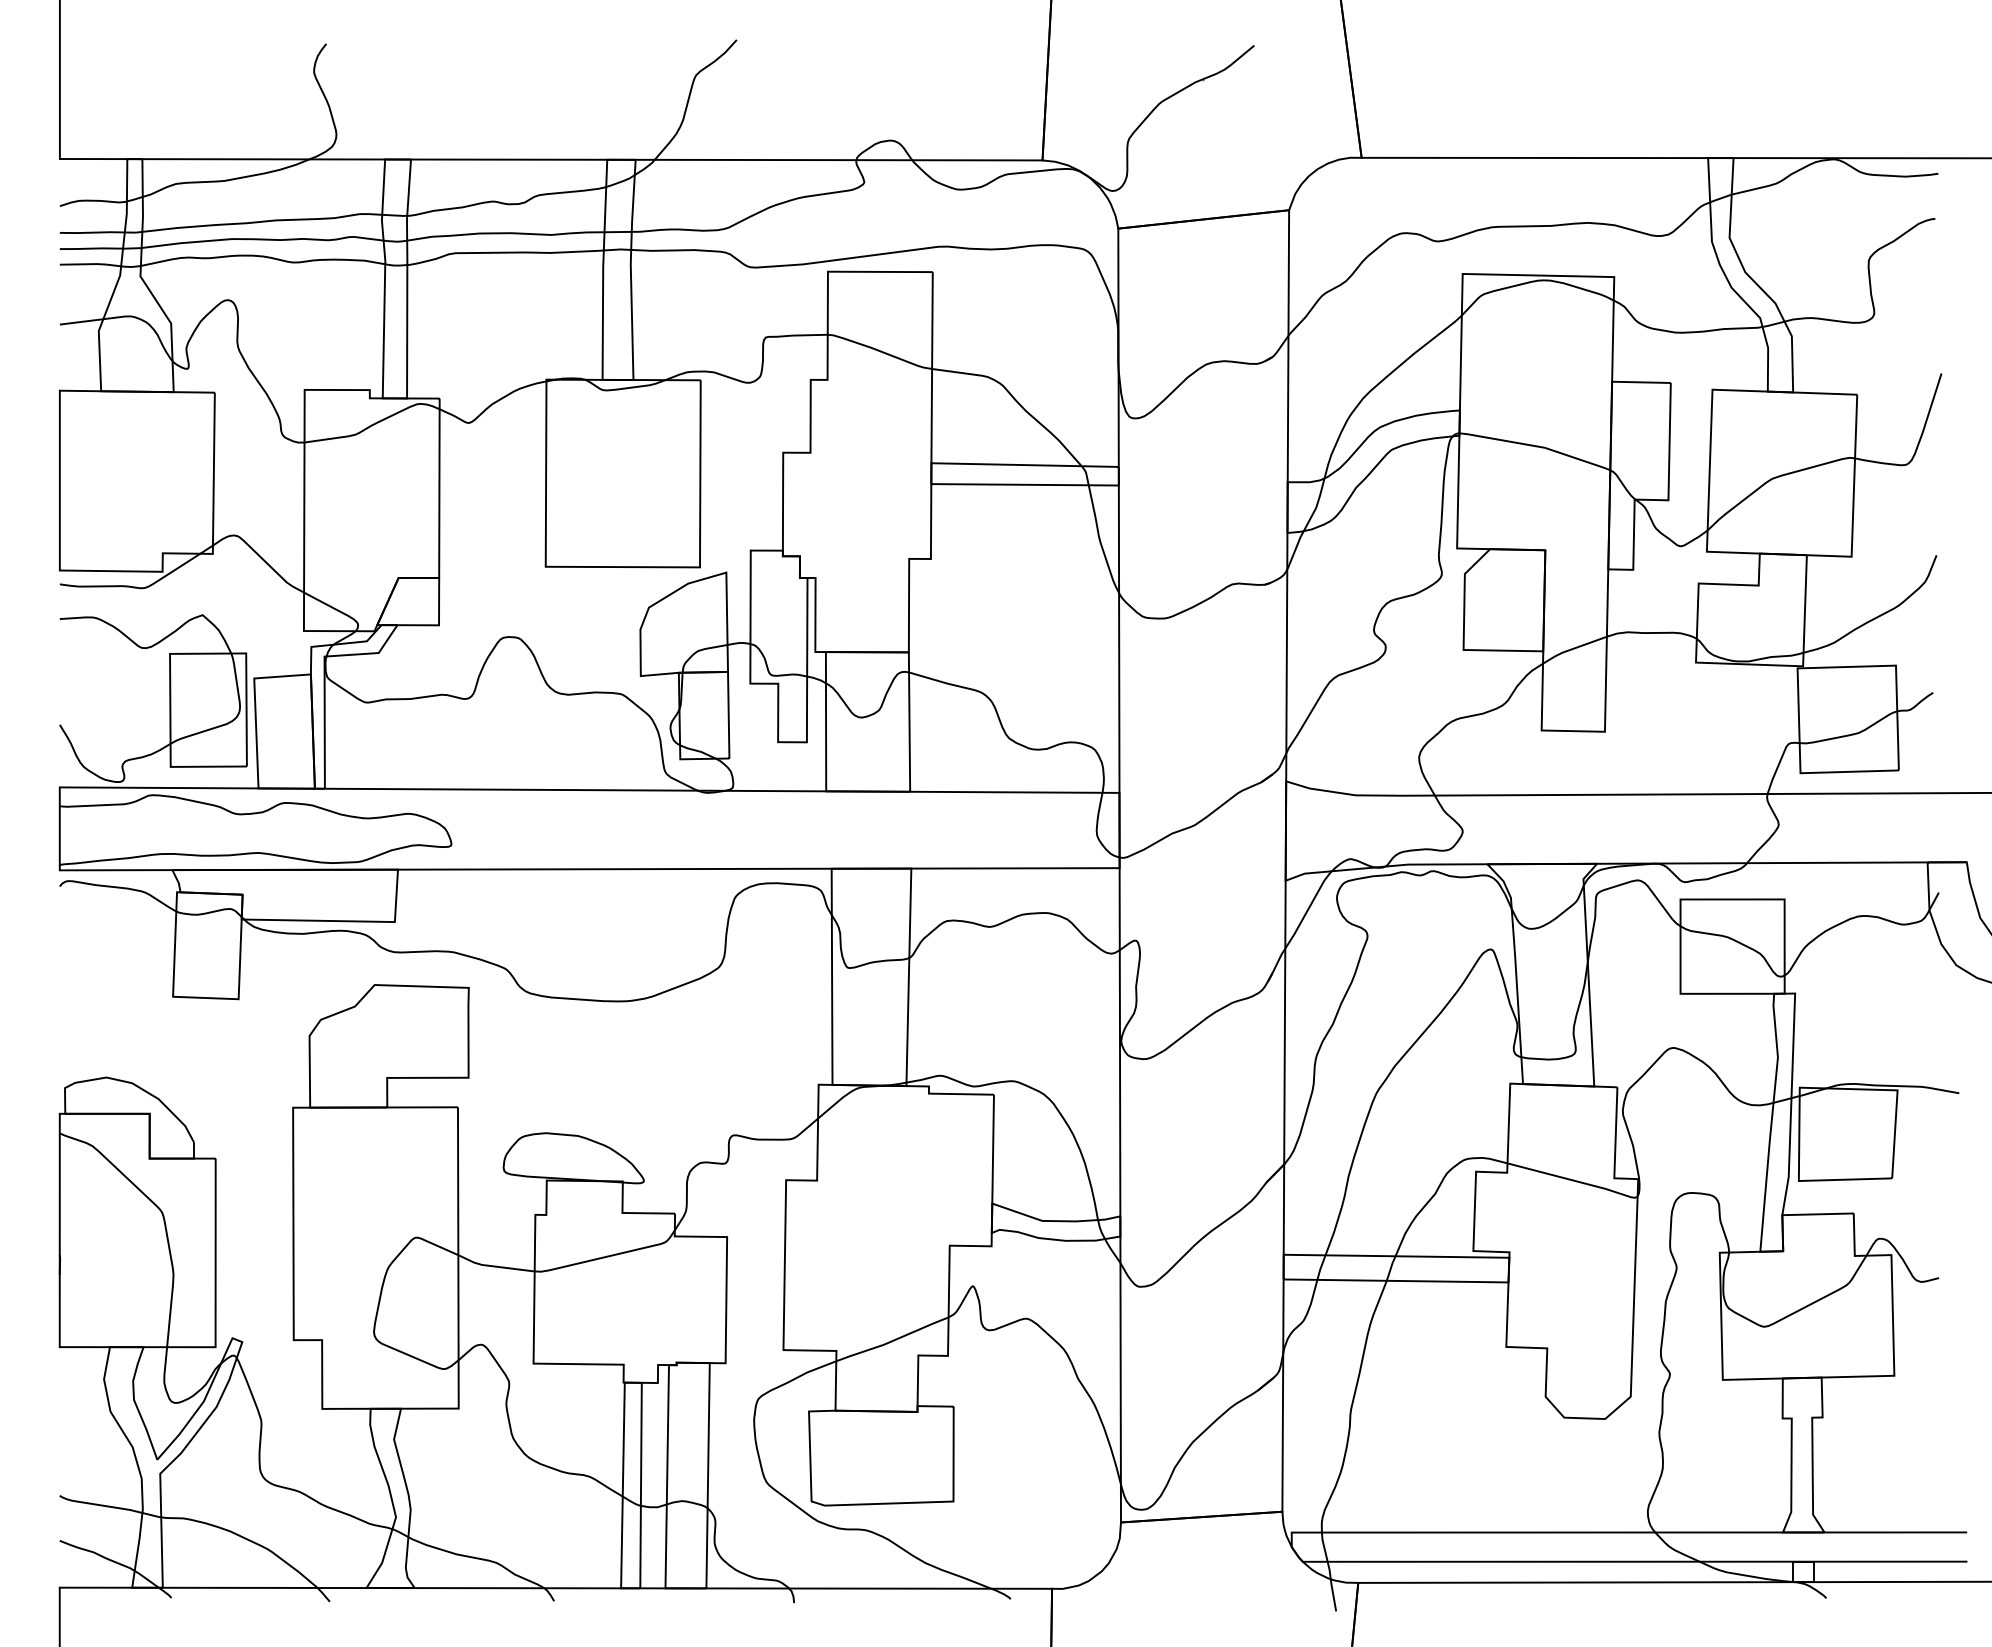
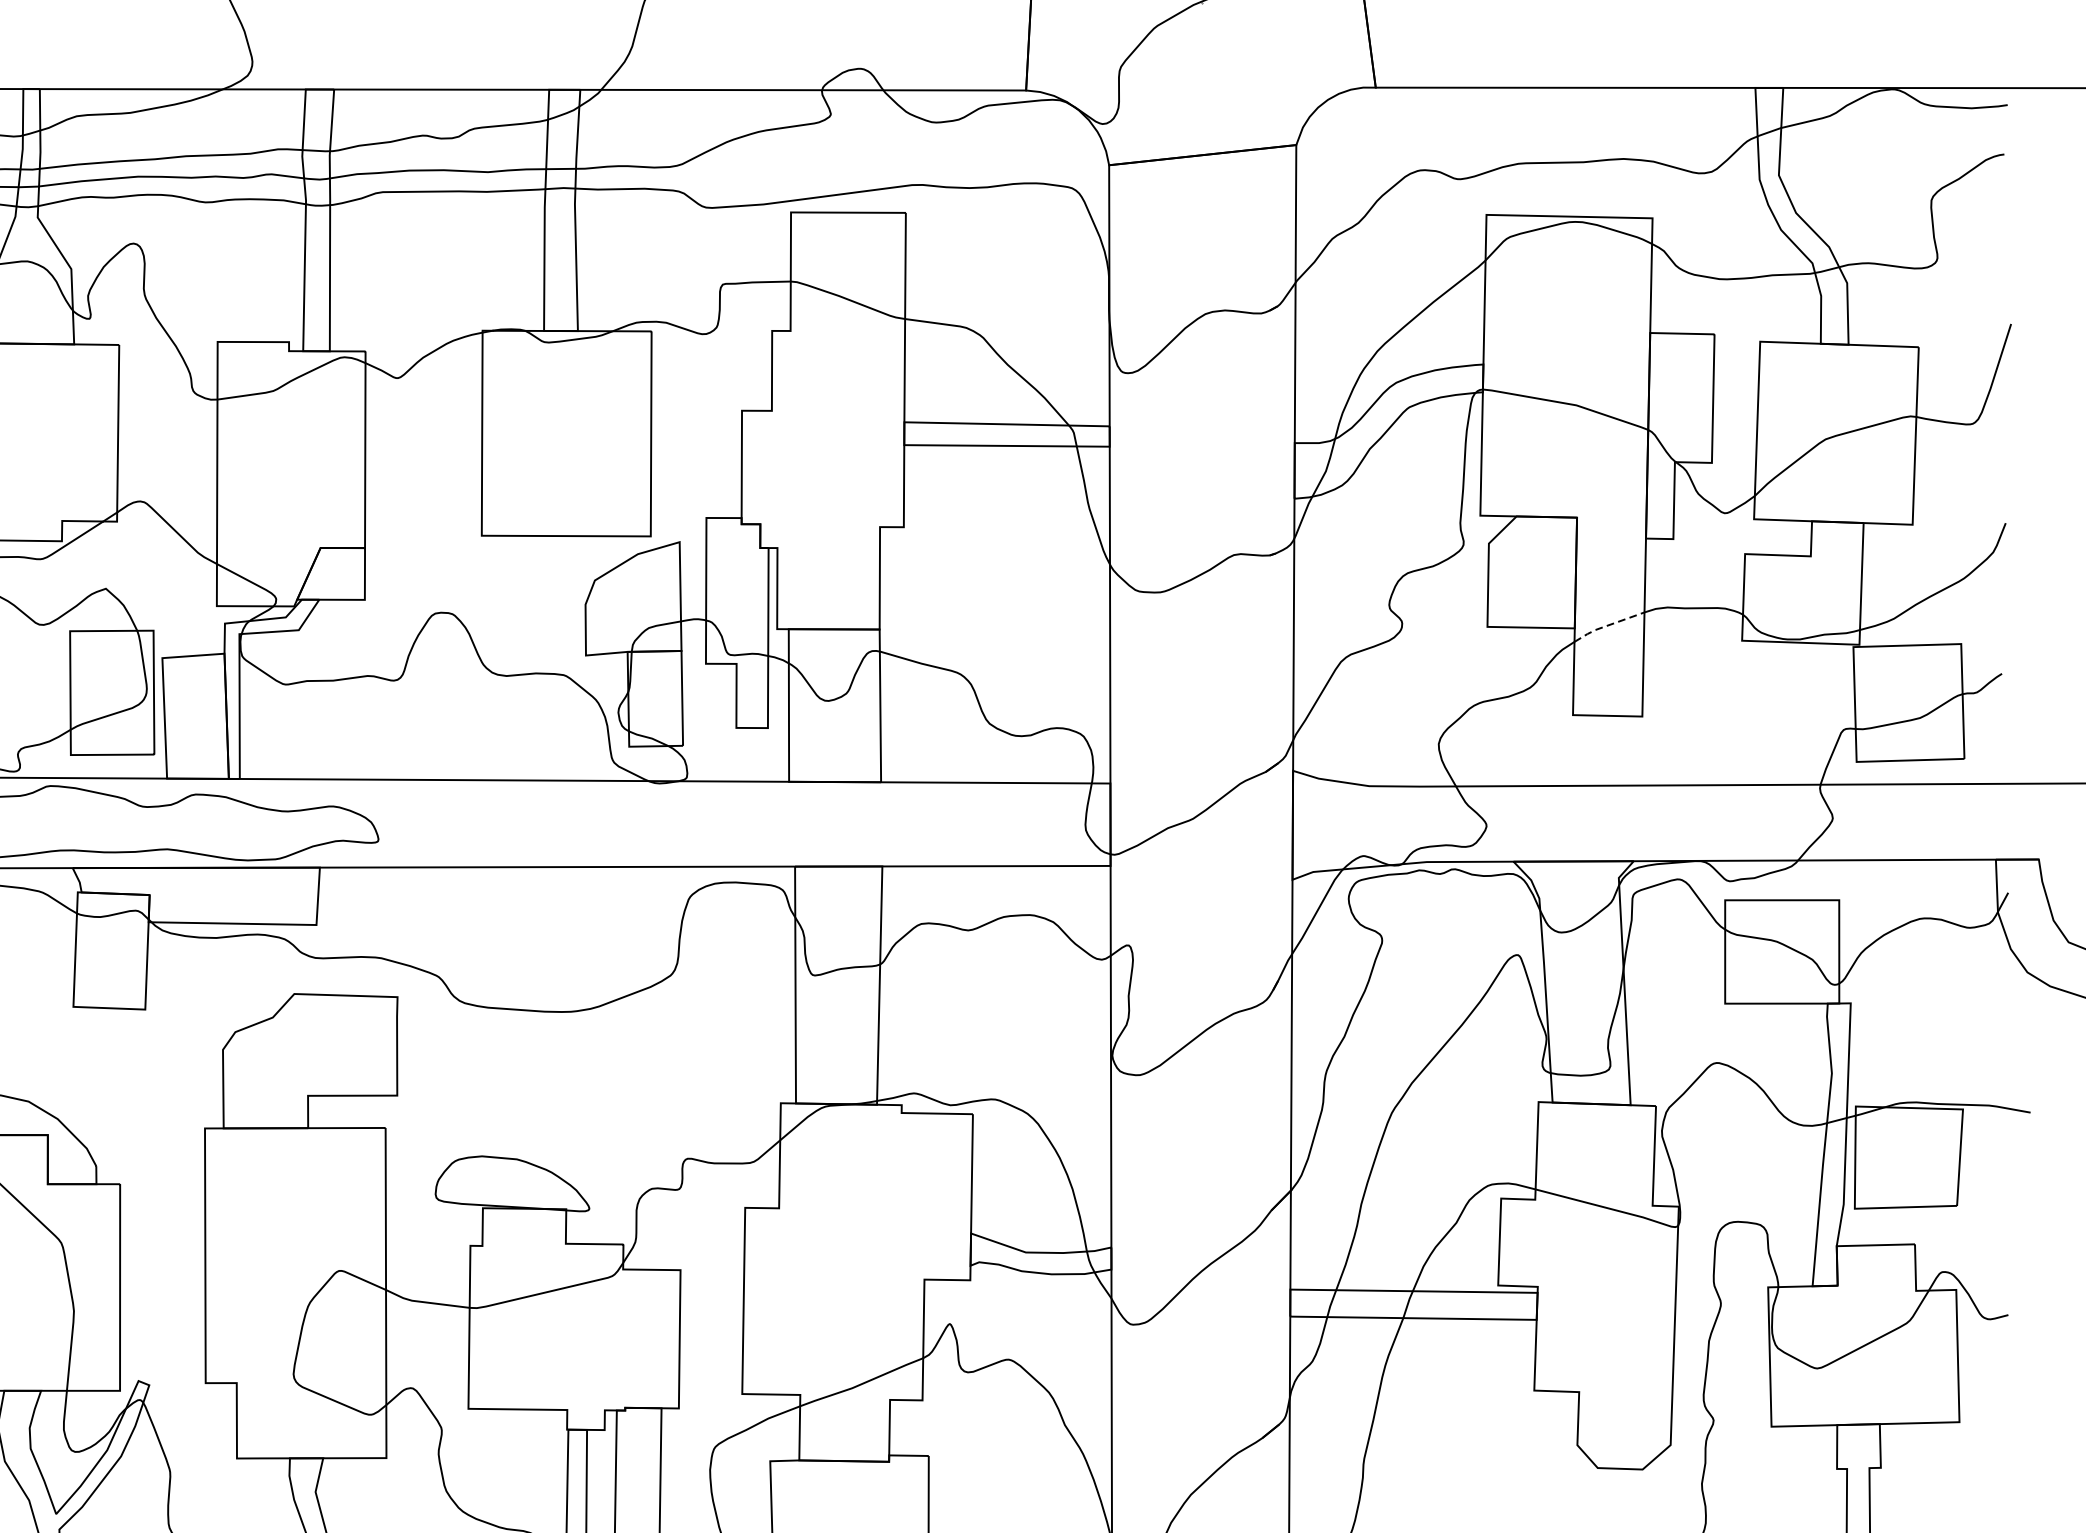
line: (1573, 648) -> (1607, 625), solid -> dashed

